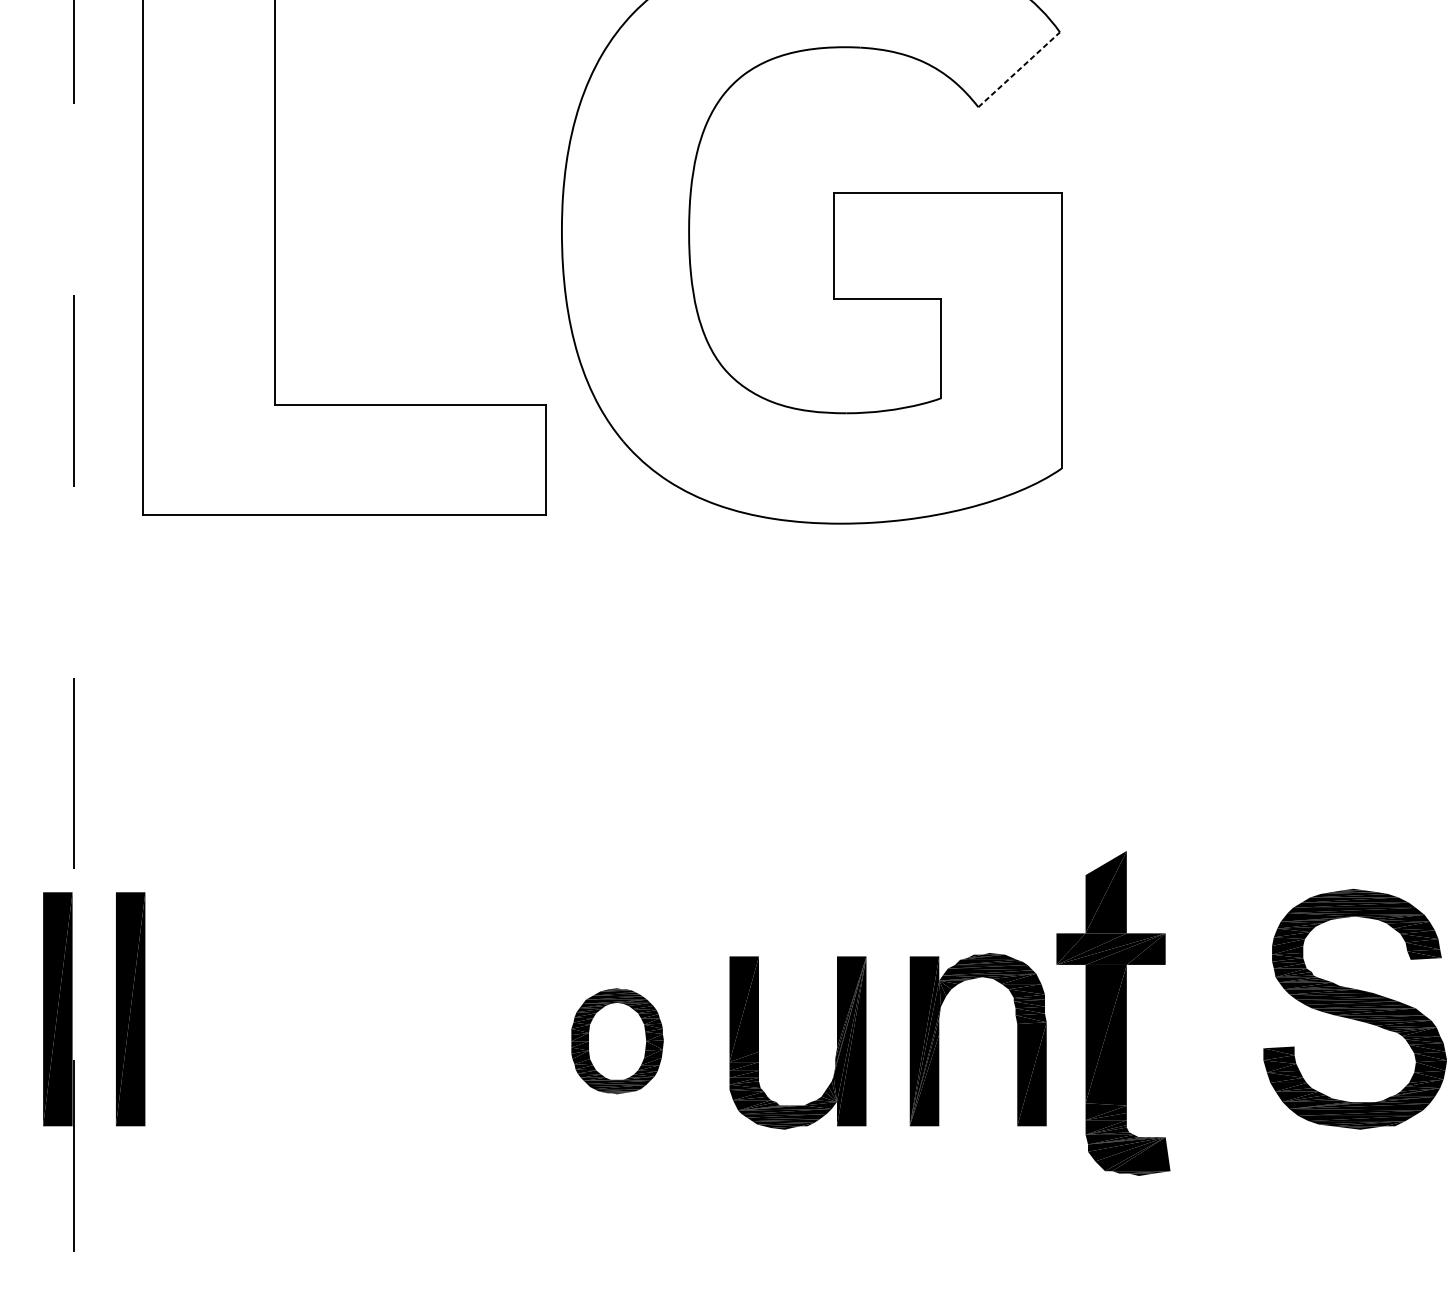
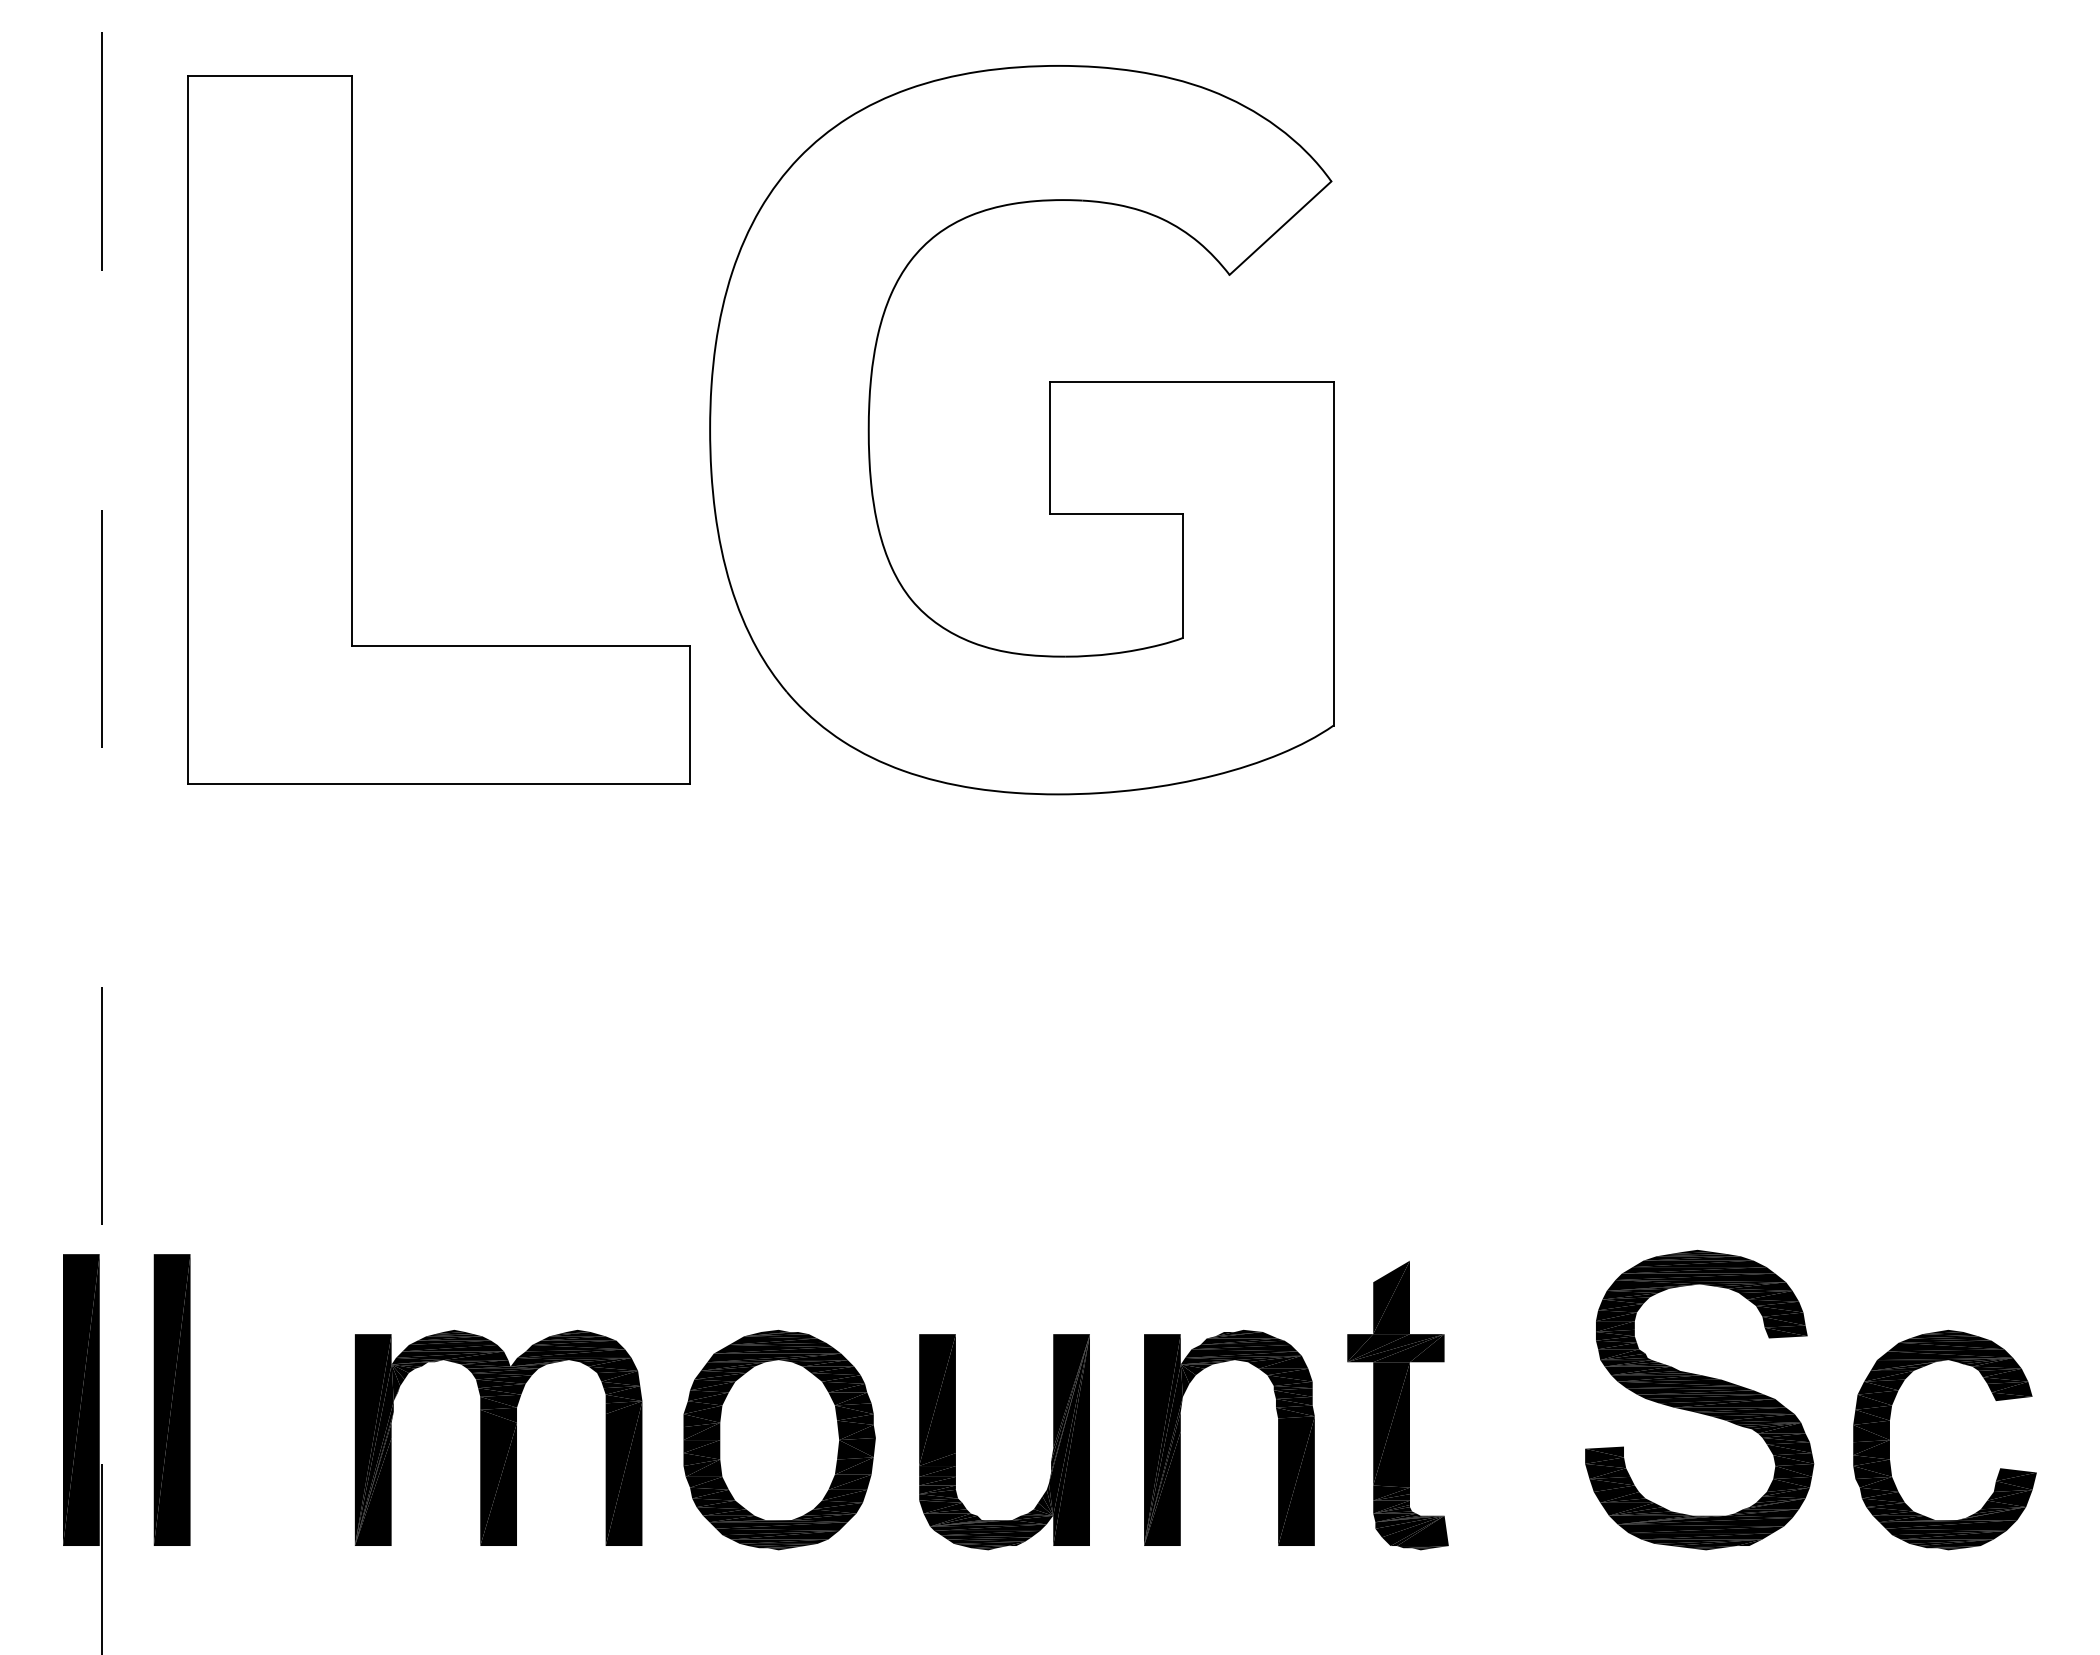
line: (1019, 69) -> (1280, 227), dashed -> solid
part: (1112, 1013) -> (1397, 1405), size x0.71
part: (392, 1039) -> (498, 1437), added
part: (617, 1040) -> (779, 1439), size x1.67

